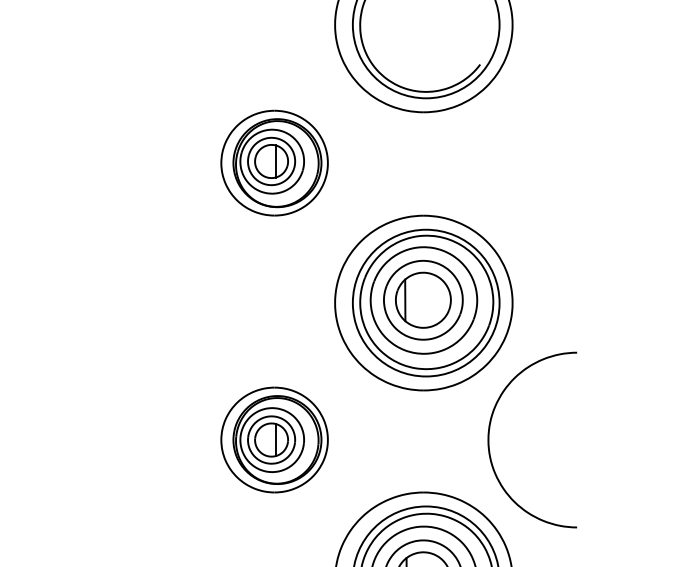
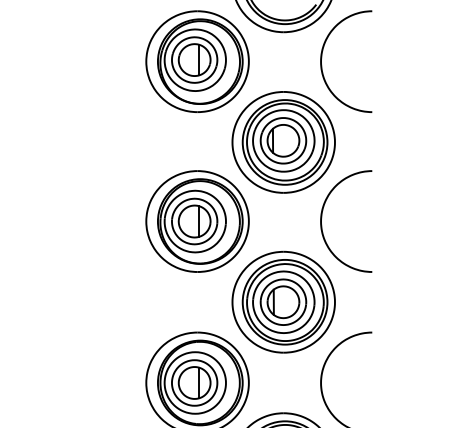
curve: (490, 156) -> (322, 57), added
part: (274, 162) -> (197, 61), size x1.67
part: (274, 440) -> (197, 221), size x1.67

